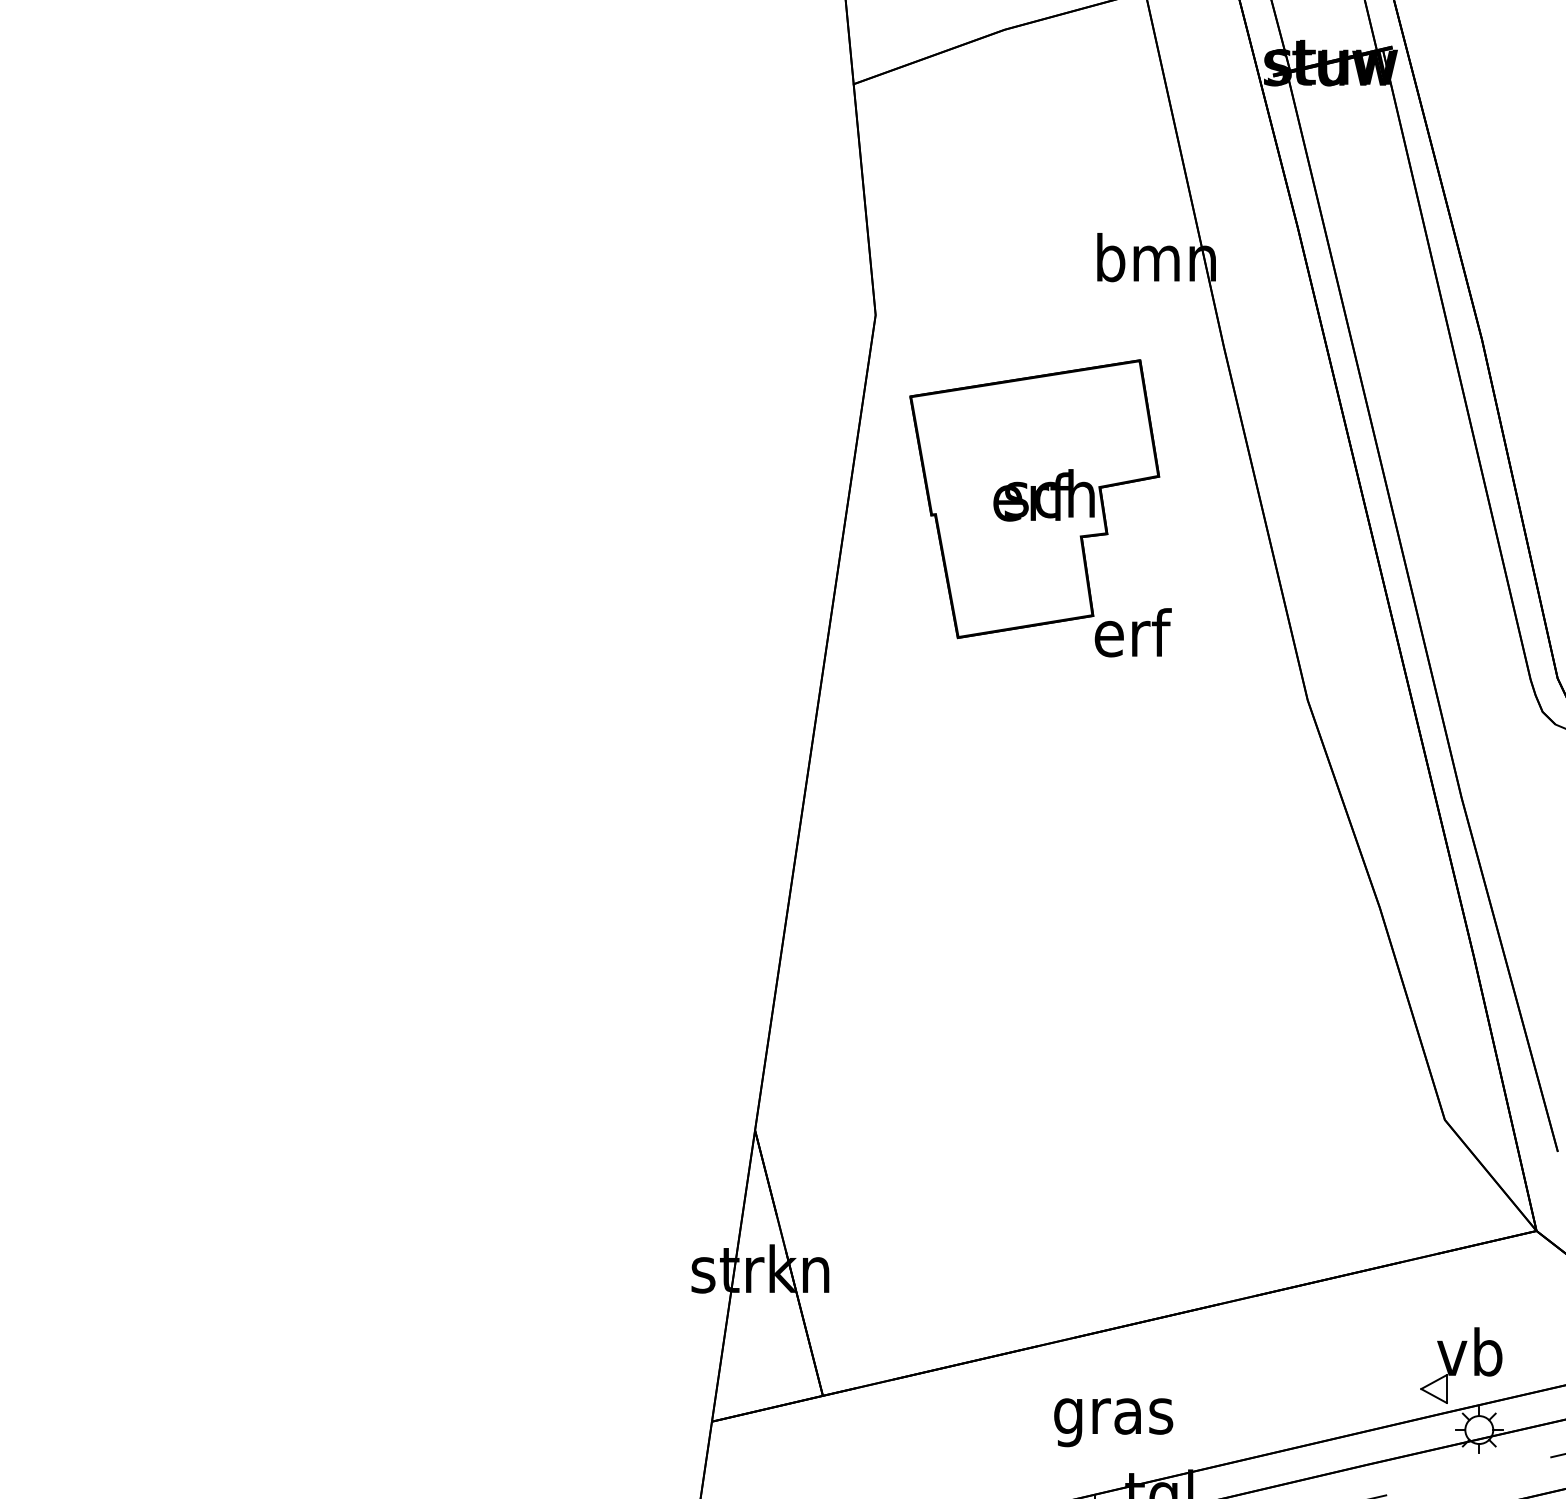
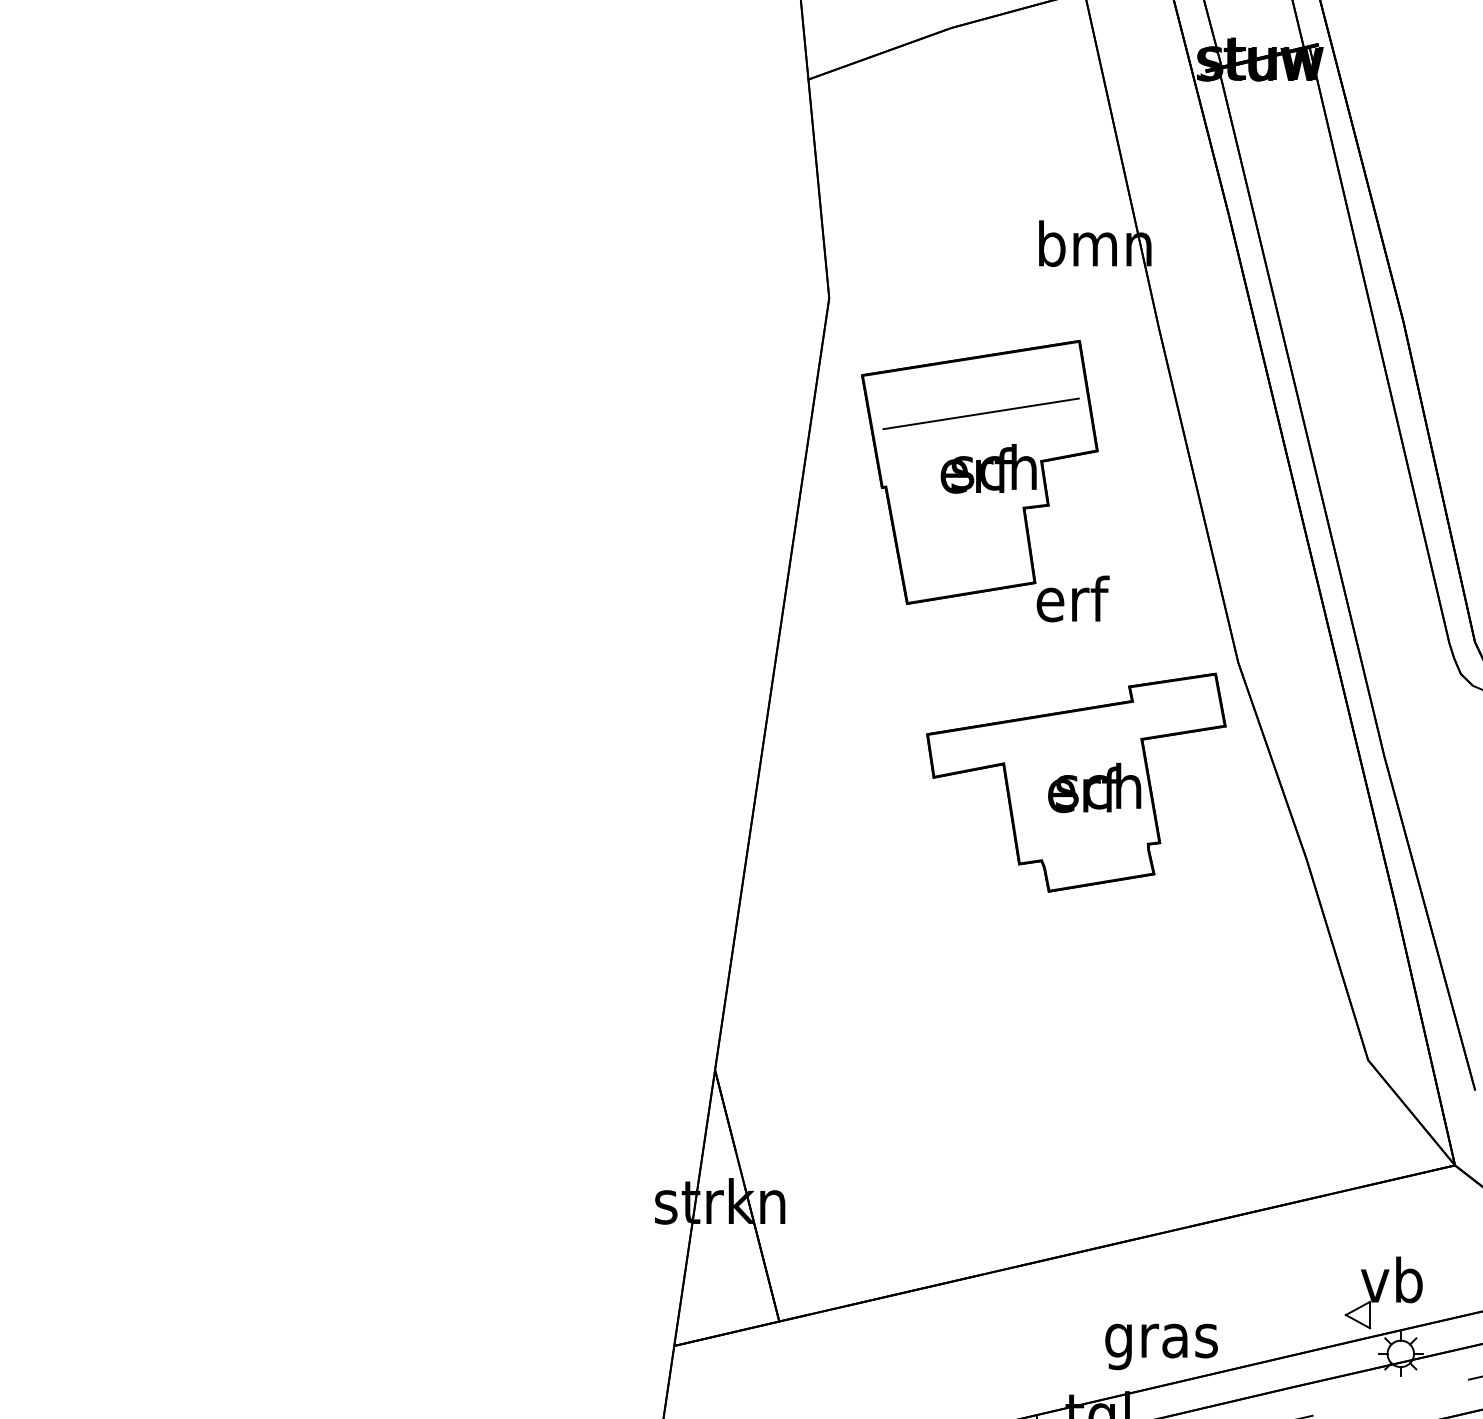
line: (1035, 436) -> (980, 413), added
part: (1136, 826) -> (1076, 782), added
text: (1113, 1422) -> (1161, 1346), moved

